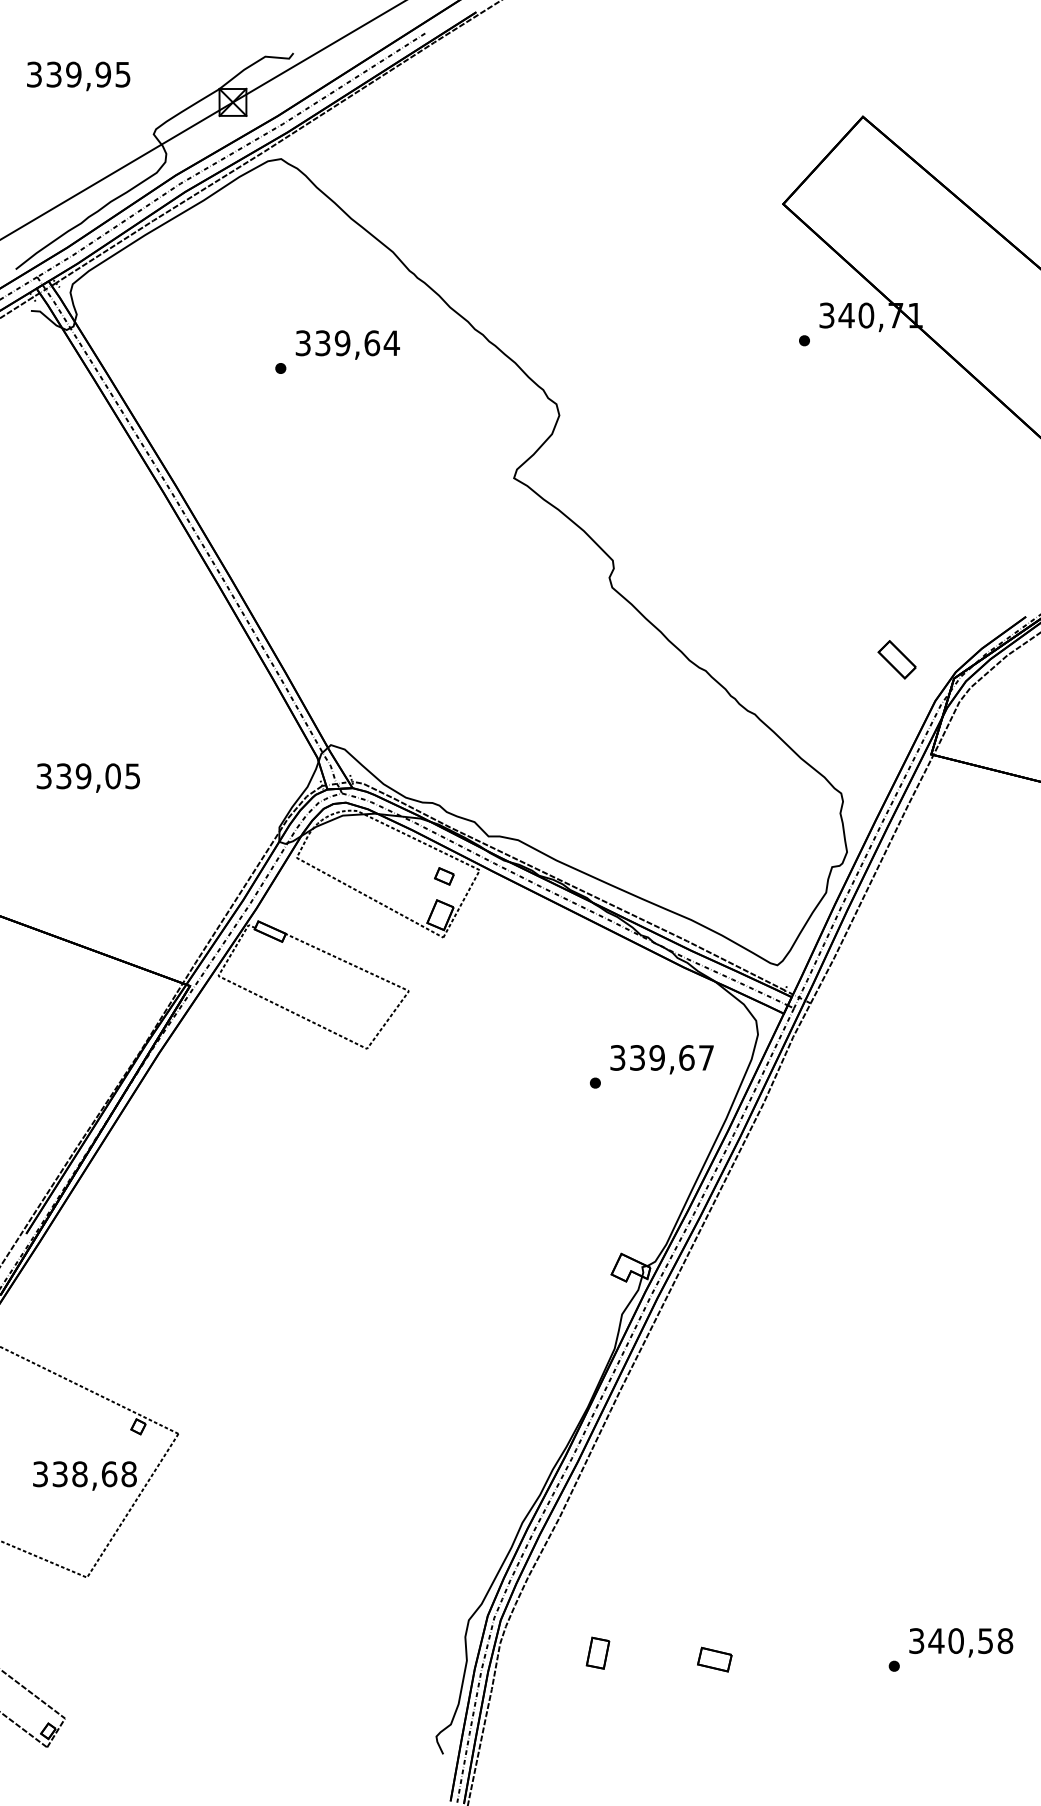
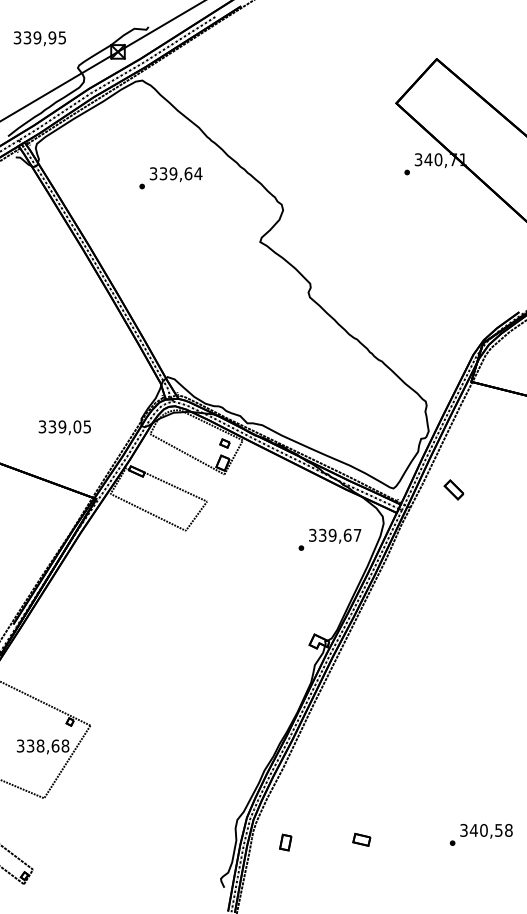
part: (895, 658) -> (453, 489), moved
text: (87, 777) -> (64, 427), moved
part: (597, 1653) -> (285, 842), moved

